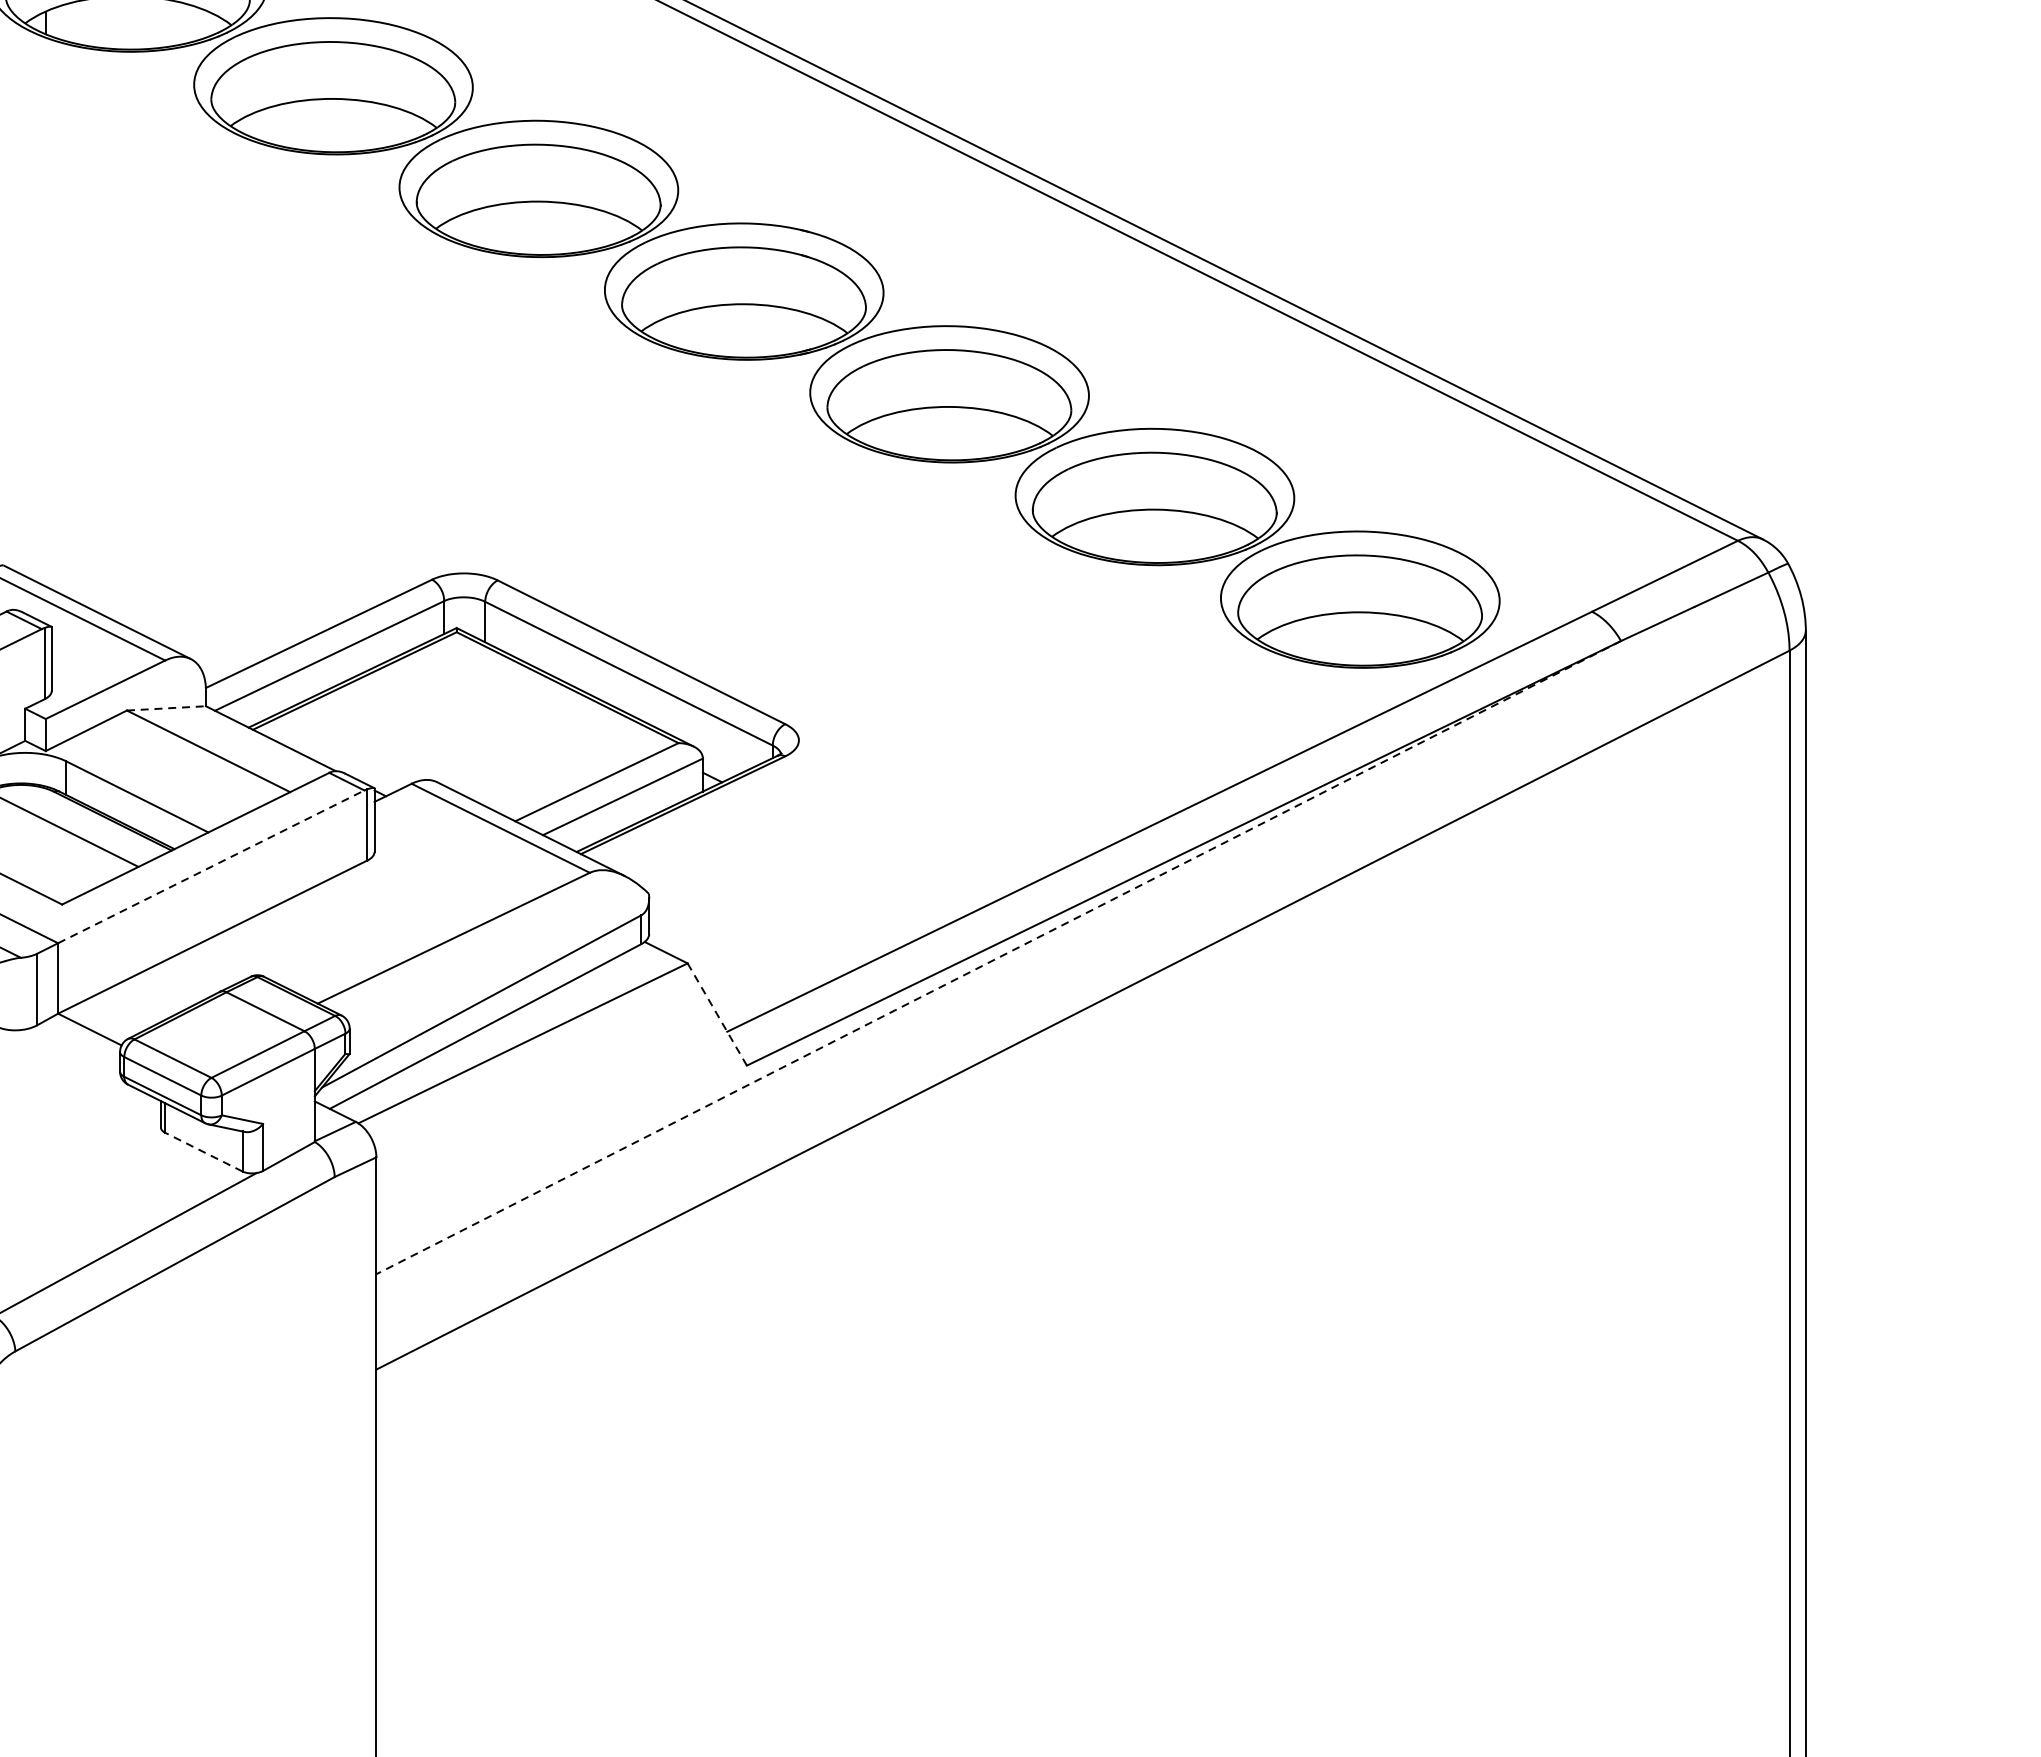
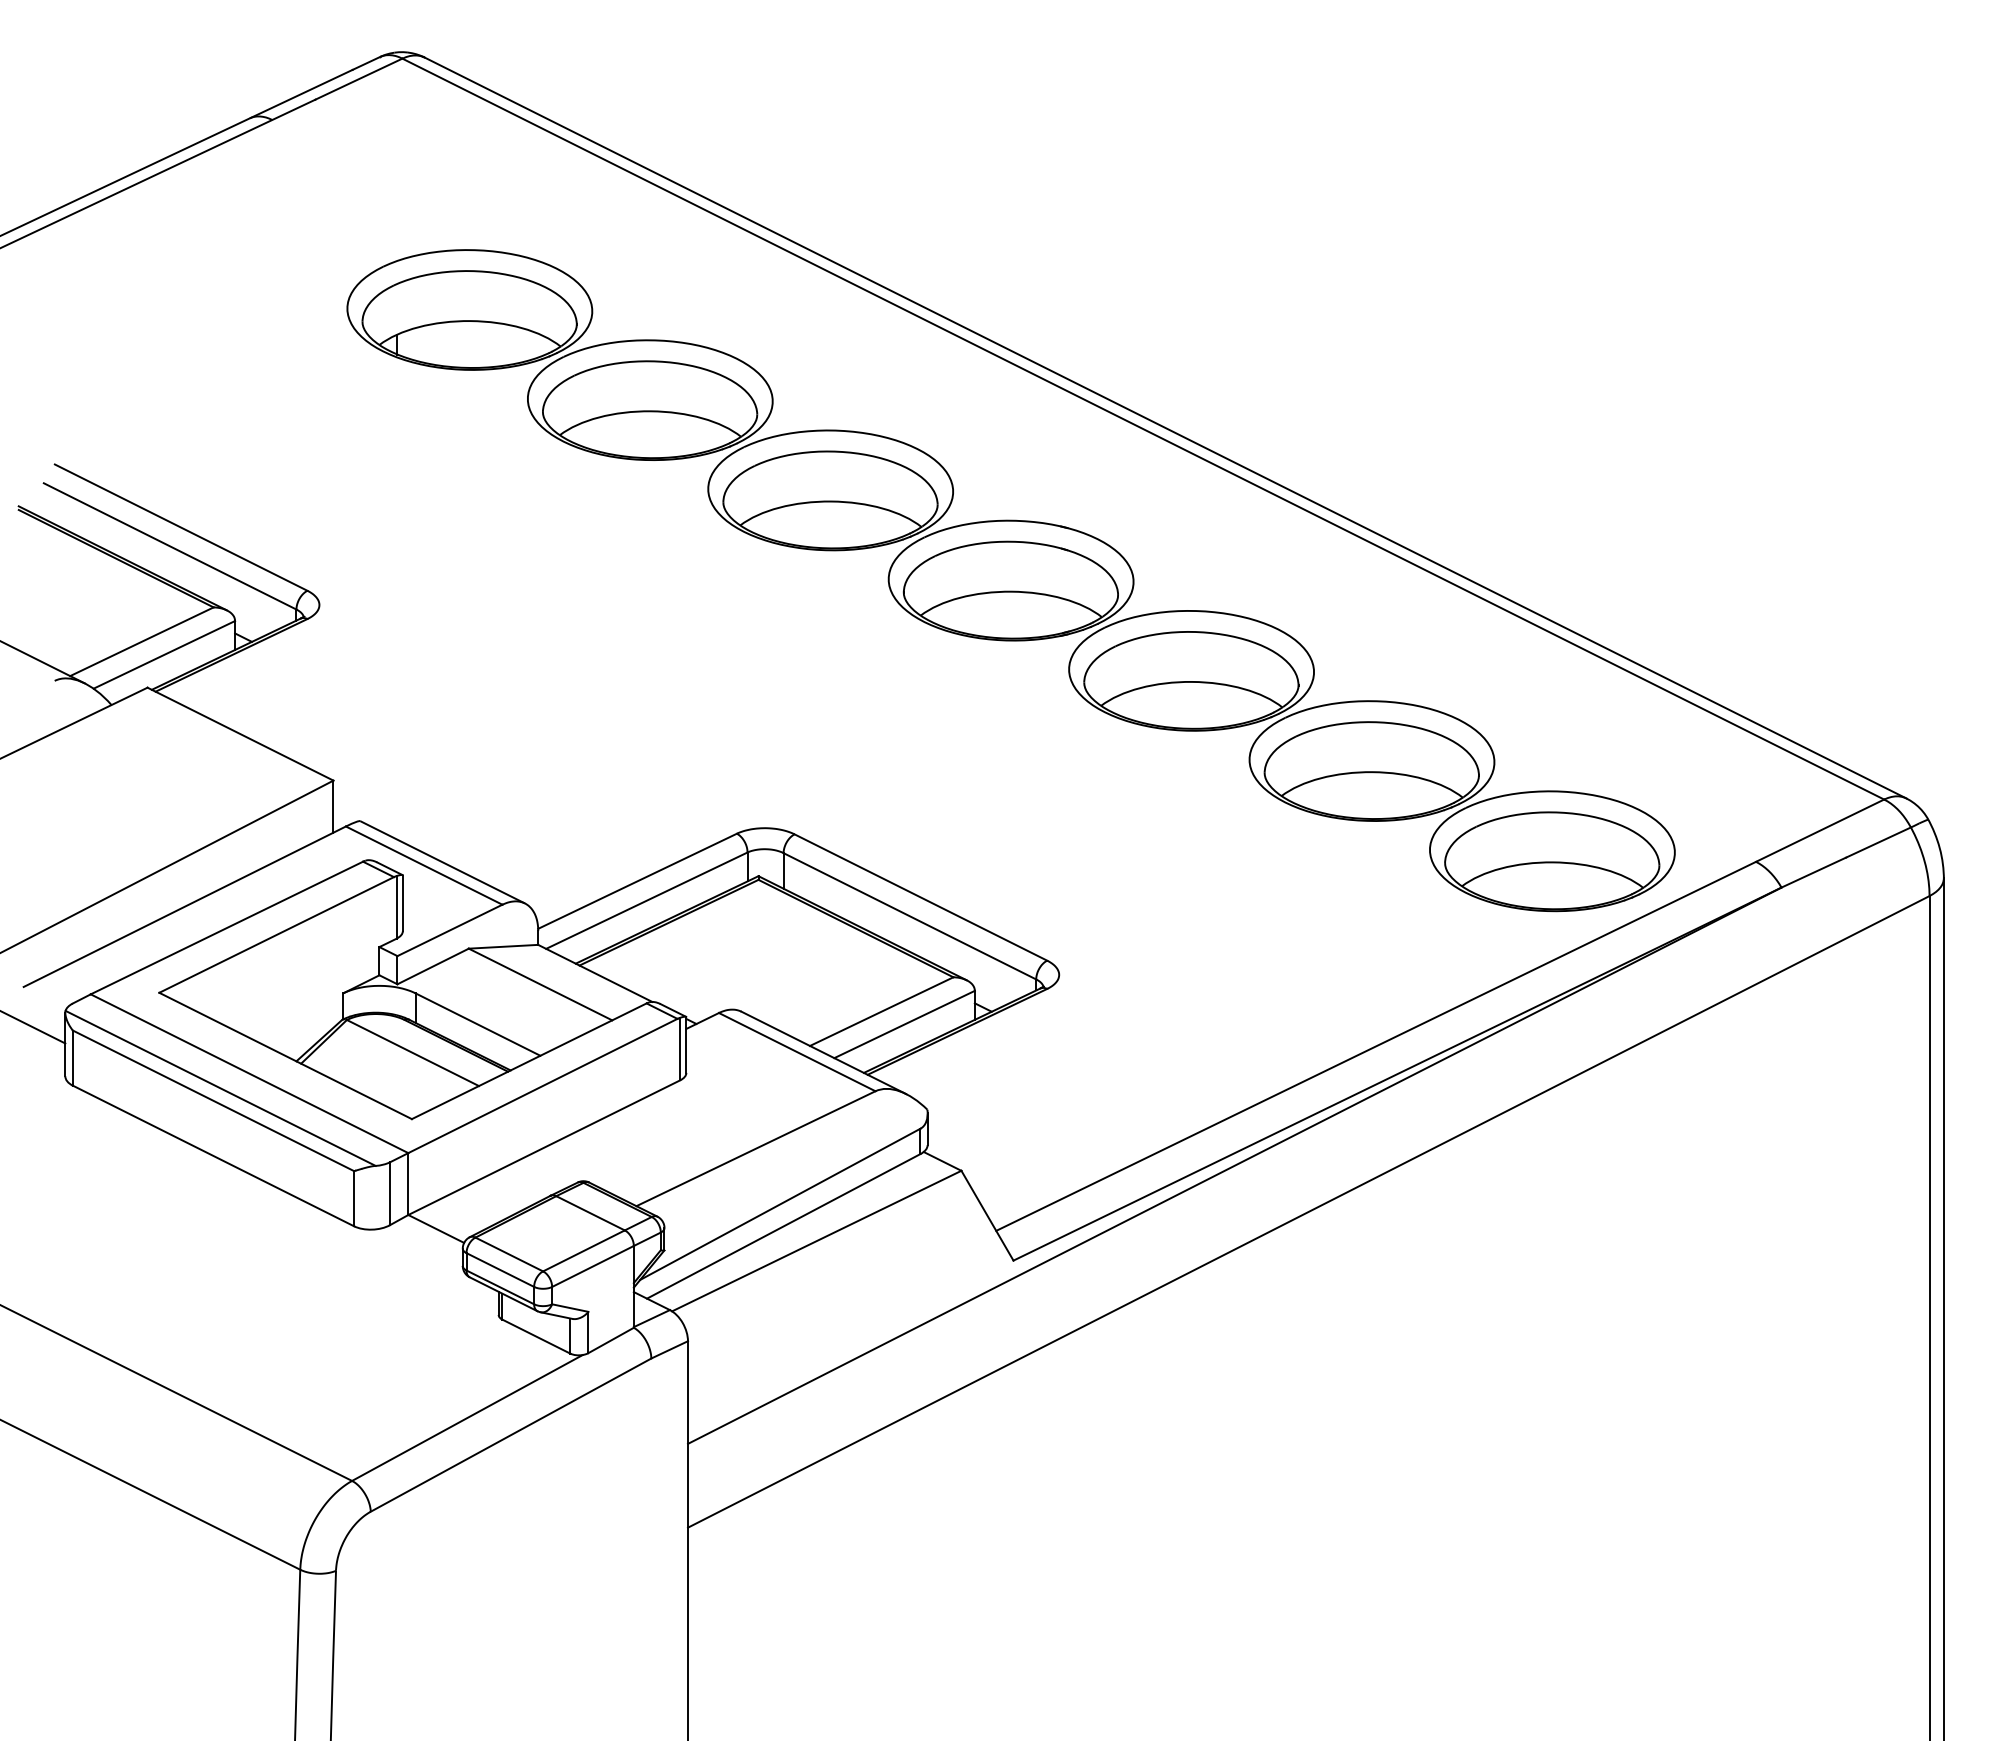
line: (166, 708) -> (503, 946), dashed -> solid
line: (211, 866) -> (543, 1085), dashed -> solid
line: (998, 957) -> (1234, 1165), dashed -> solid
line: (717, 1014) -> (987, 1215), dashed -> solid
line: (202, 1151) -> (535, 1336), dashed -> solid

